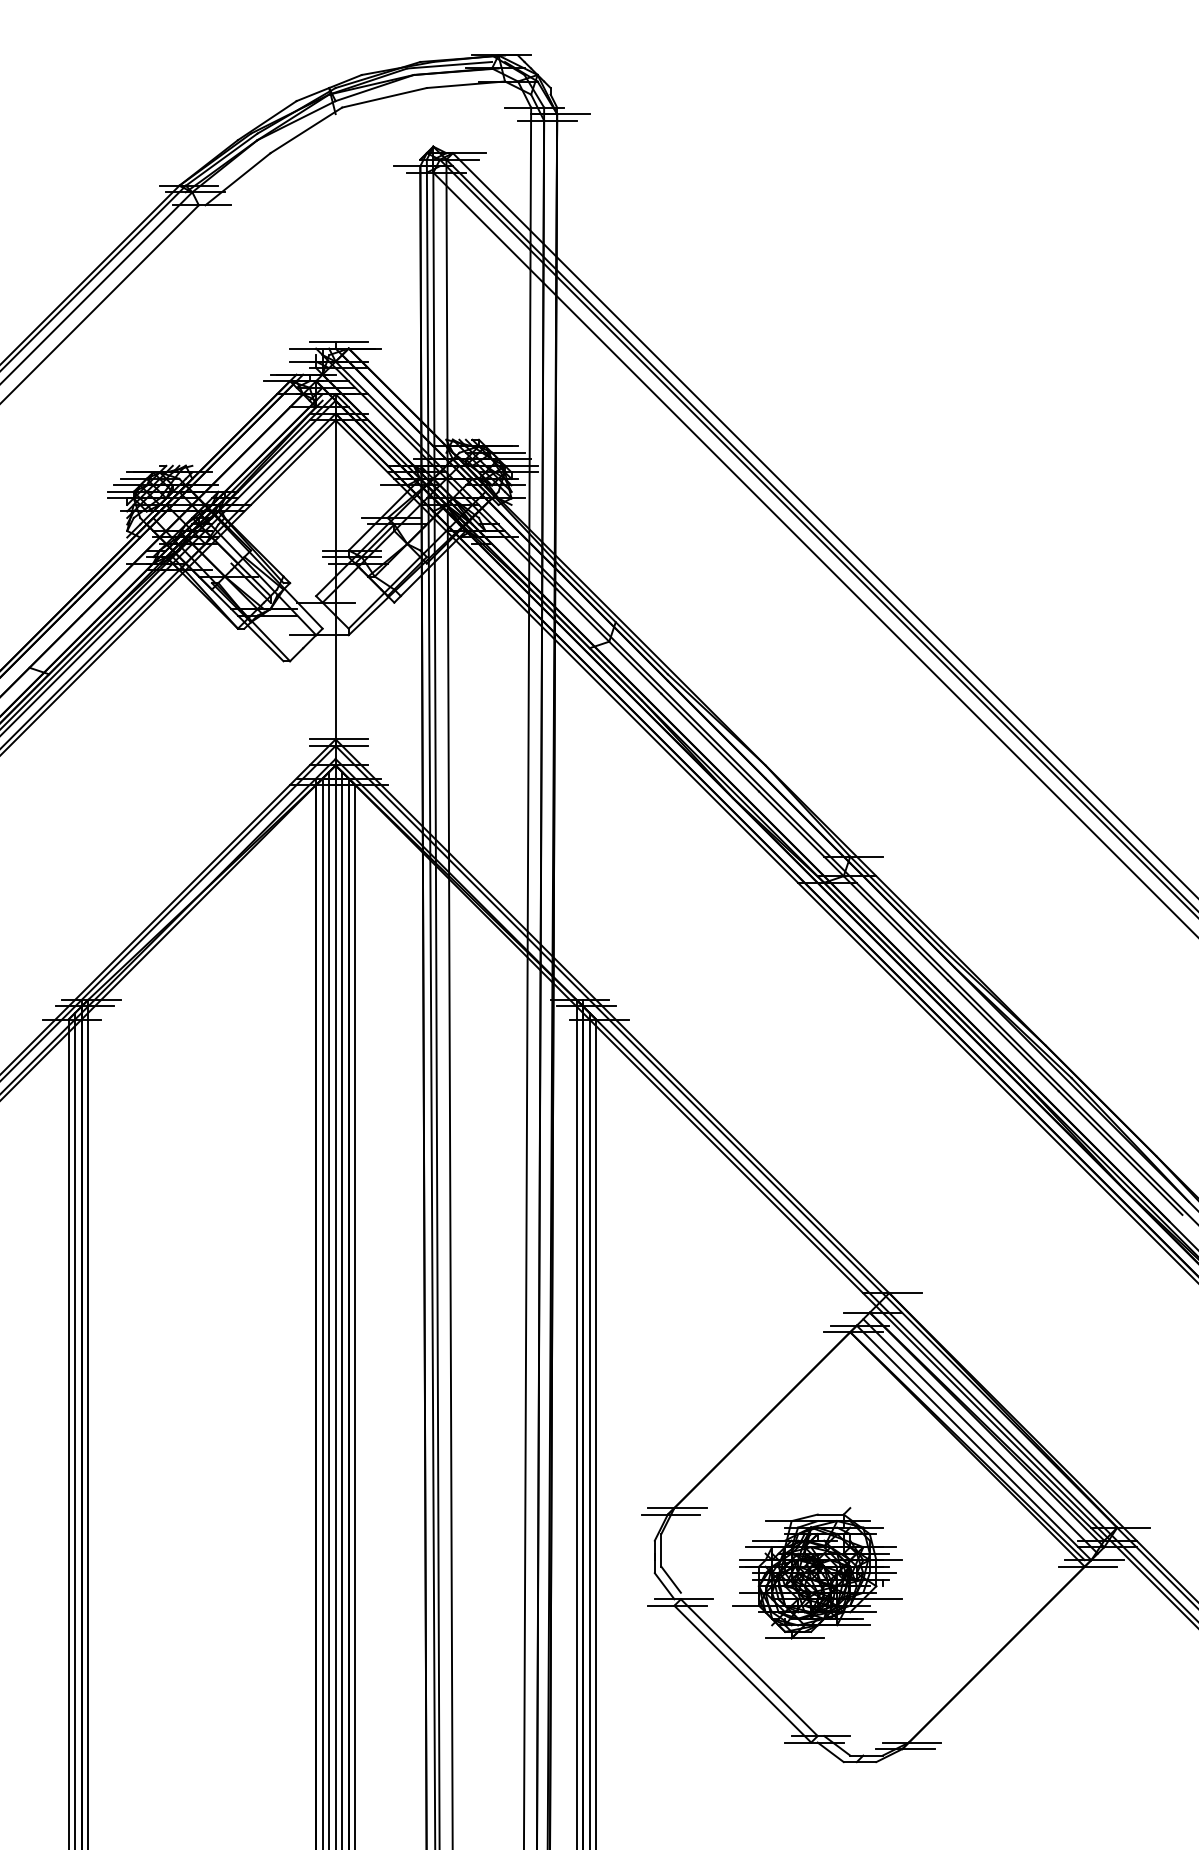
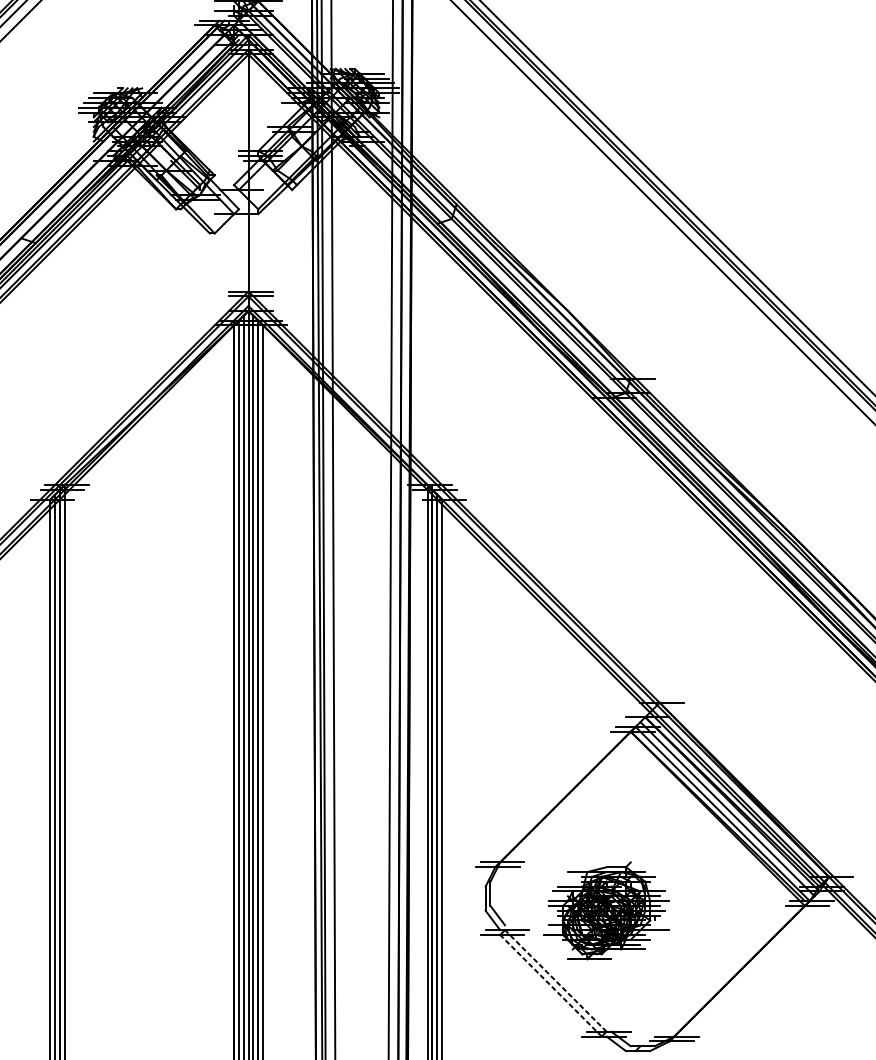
line: (749, 1667) -> (555, 980), solid -> dashed
line: (742, 1674) -> (550, 986), solid -> dashed

